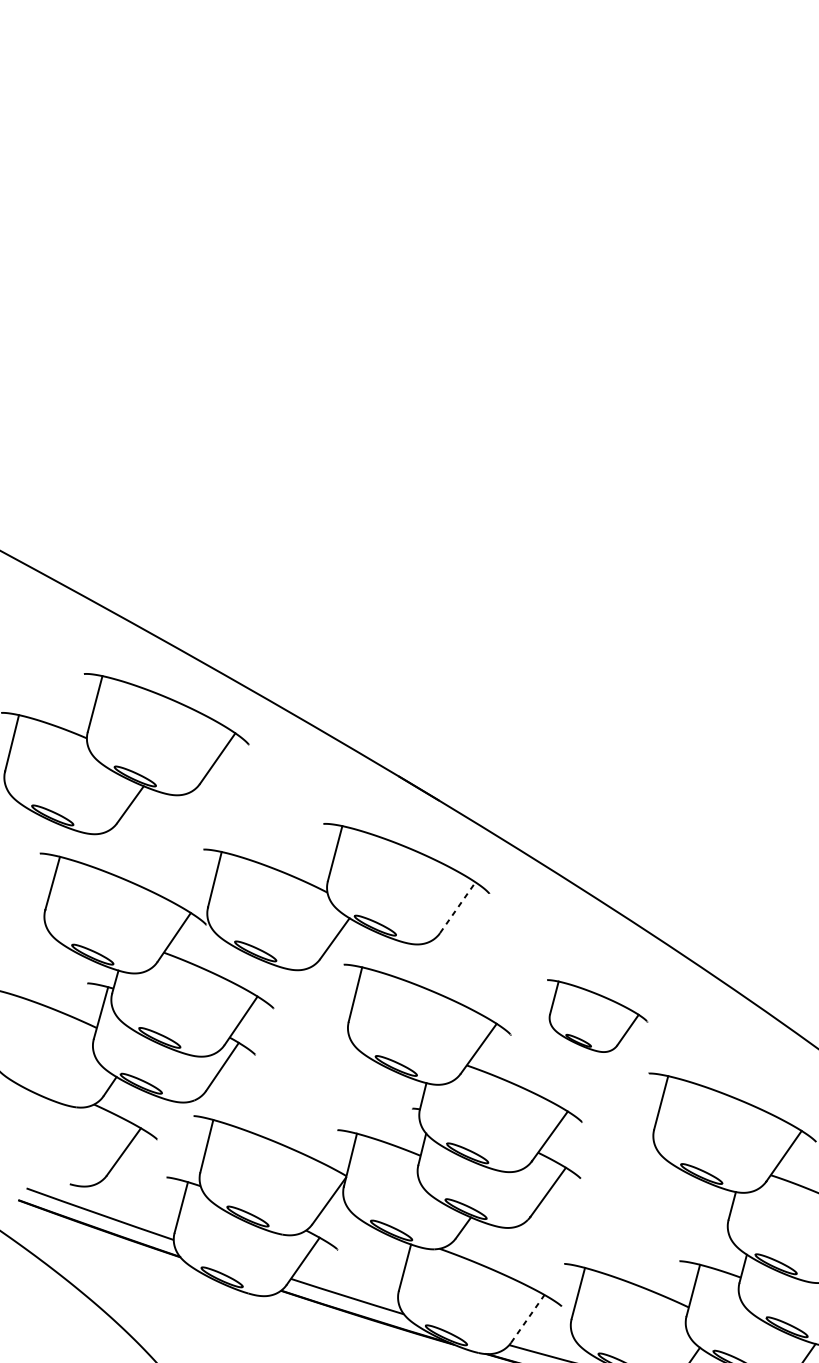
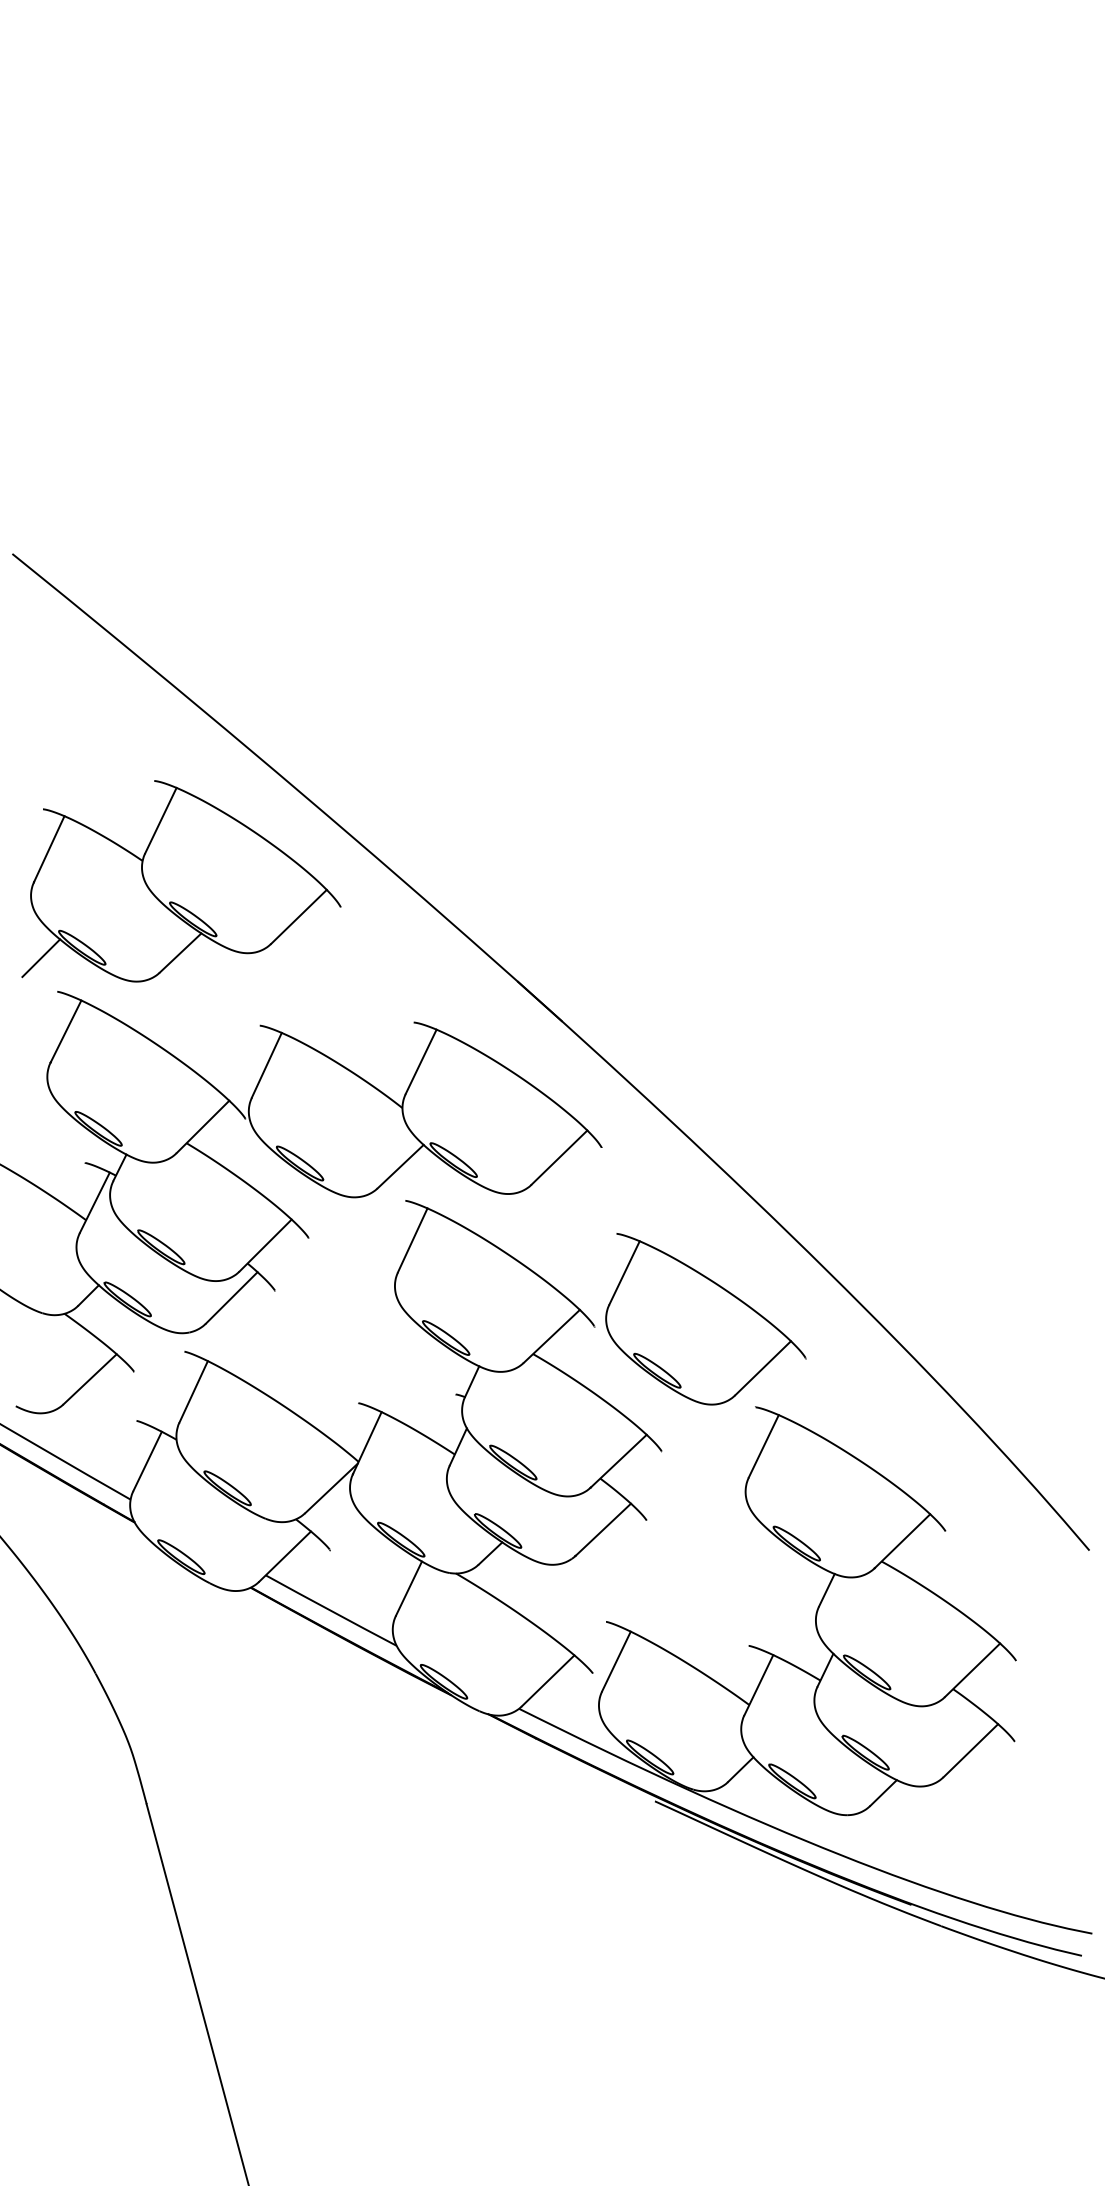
line: (22, 829) -> (41, 958), added
line: (457, 907) -> (559, 1157), dashed -> solid
part: (596, 1012) -> (705, 1319), size x1.67
line: (528, 1318) -> (548, 1680), dashed -> solid

